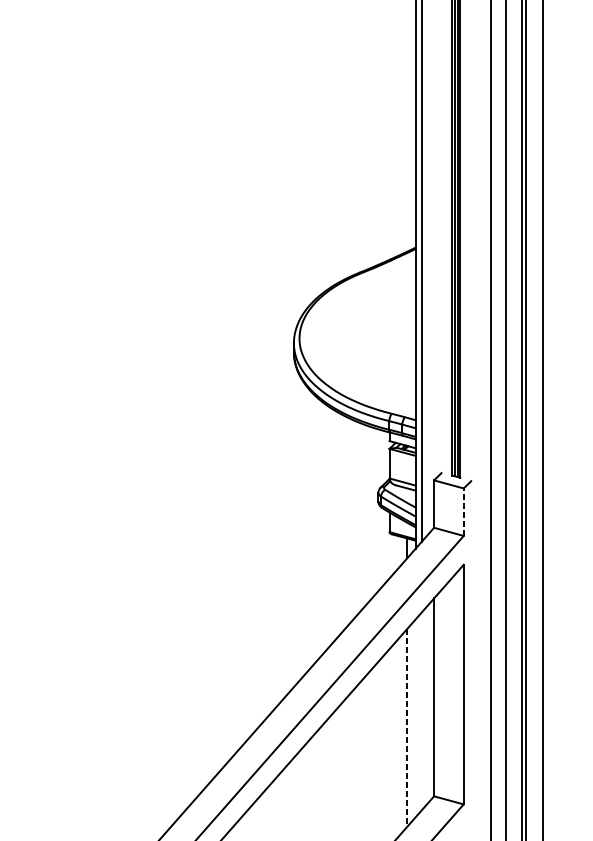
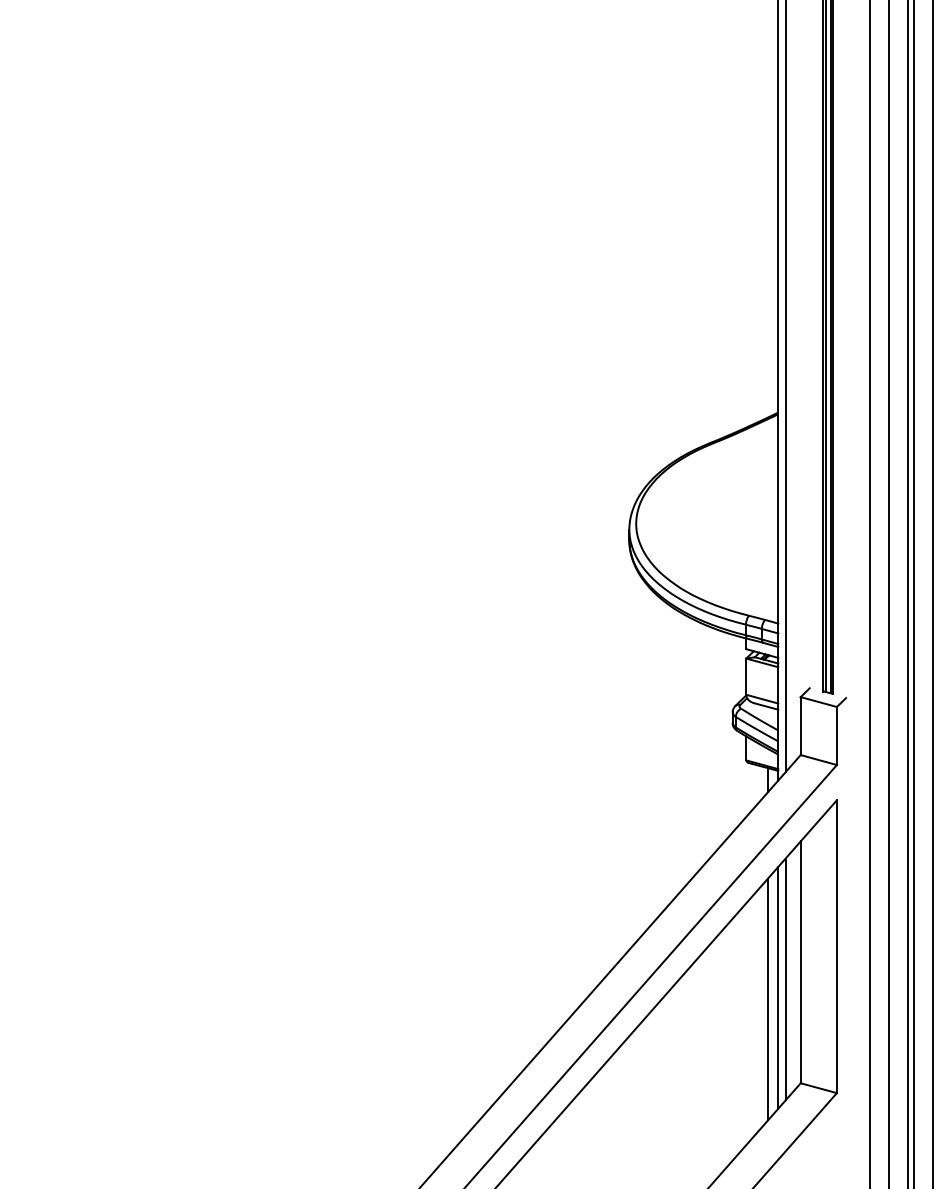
line: (463, 511) -> (836, 735), dashed -> solid
line: (421, 711) -> (785, 979), added
line: (415, 717) -> (778, 987), added
line: (407, 727) -> (768, 999), dashed -> solid

